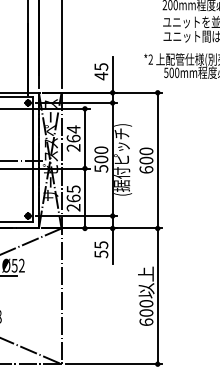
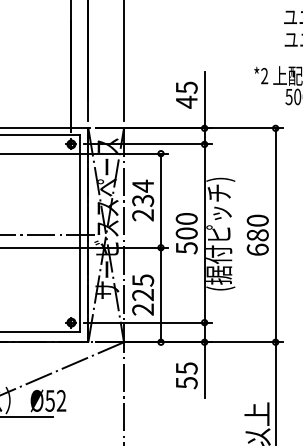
text: (73, 138) -> (142, 200), 264 -> 234
text: (146, 160) -> (257, 235), 600 -> 680
text: (73, 198) -> (142, 294), 265 -> 225

